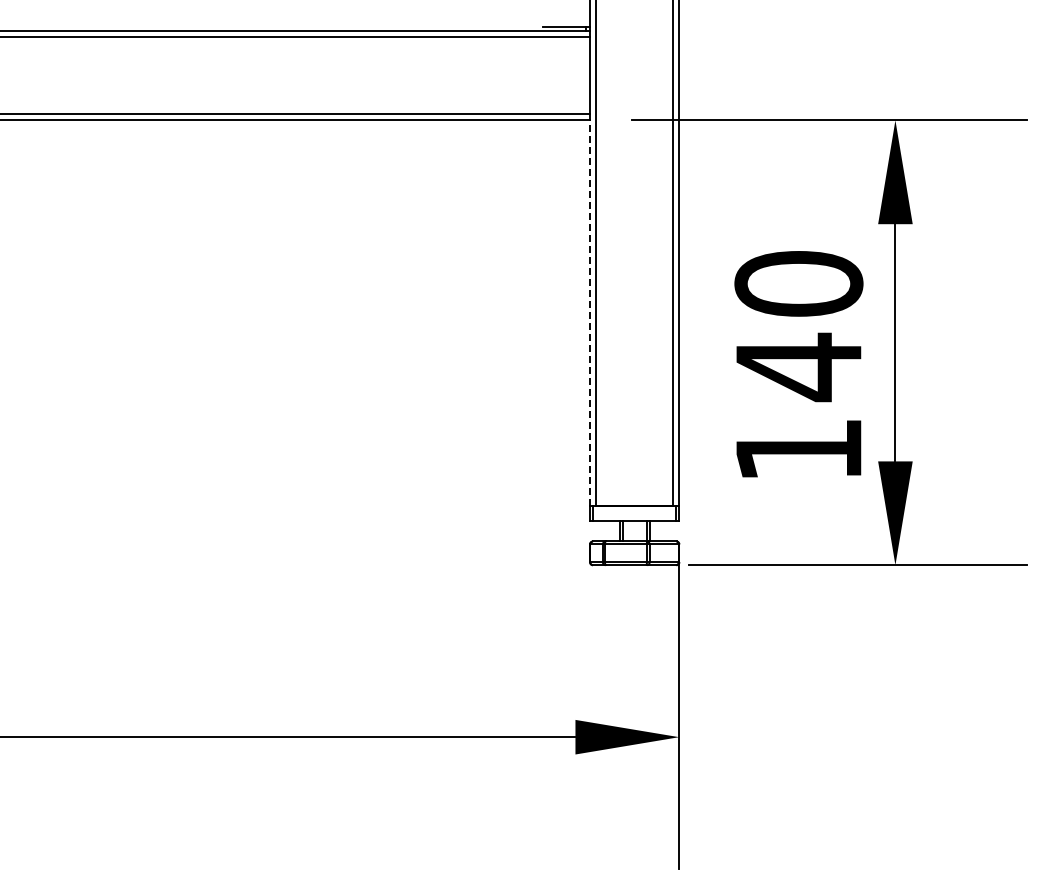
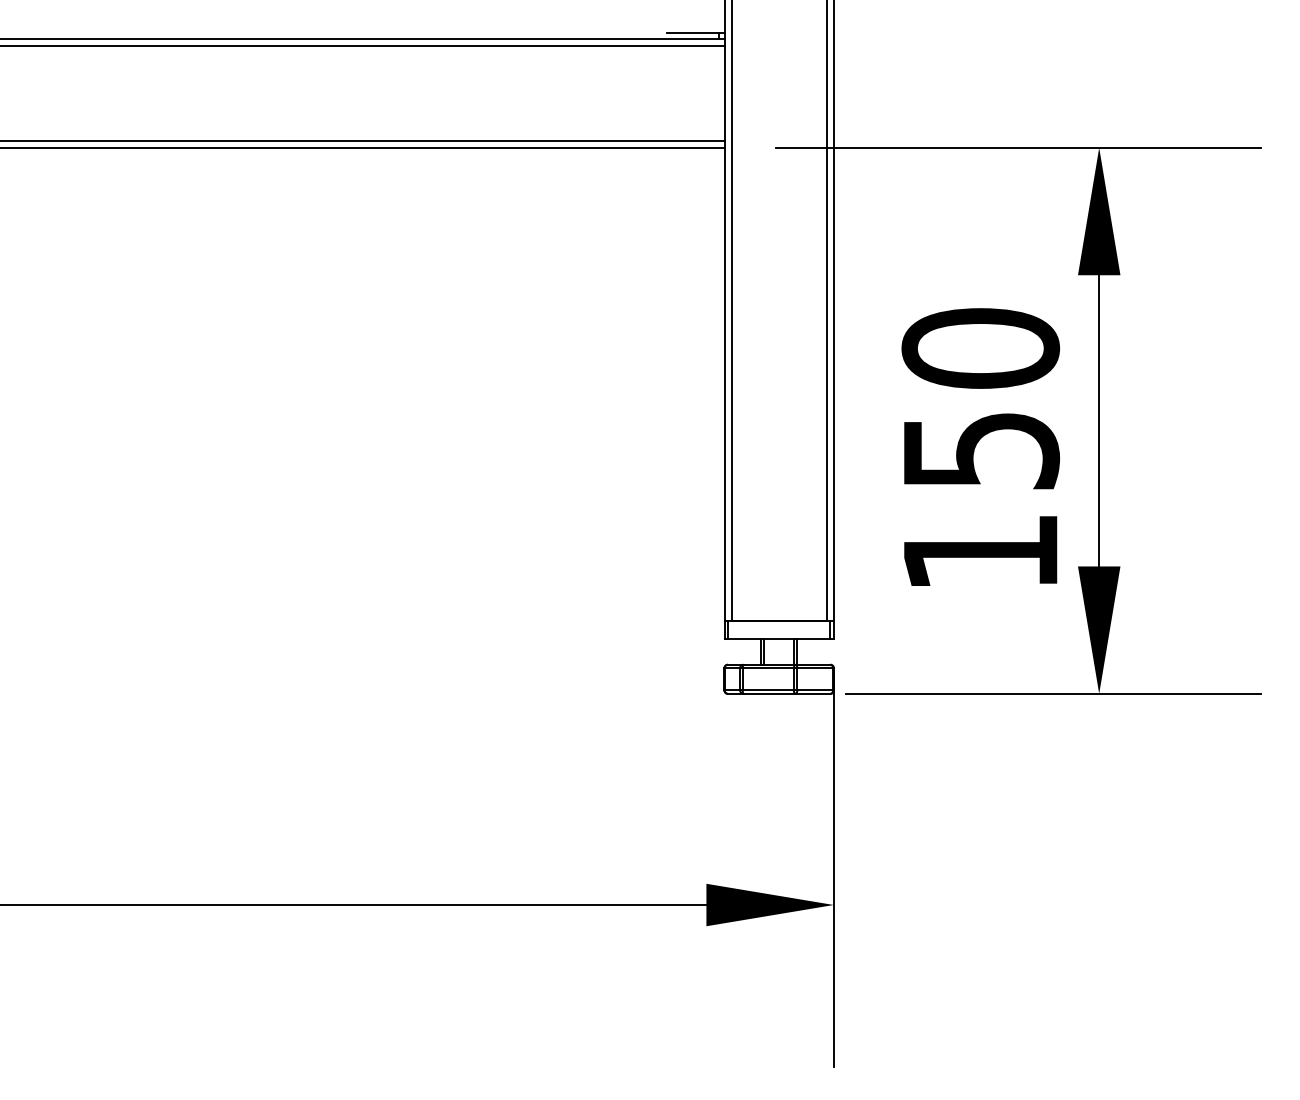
line: (590, 313) -> (724, 384), dashed -> solid
text: (799, 367) -> (981, 451), 140 -> 150

